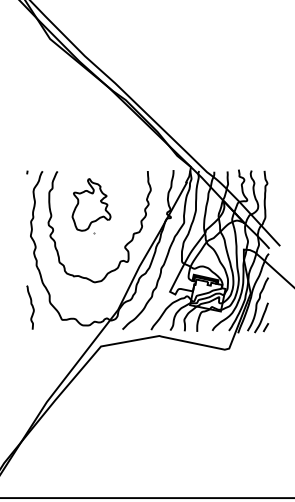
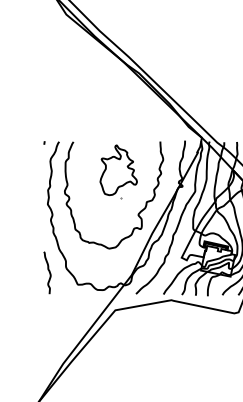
part: (91, 206) -> (118, 171), moved

